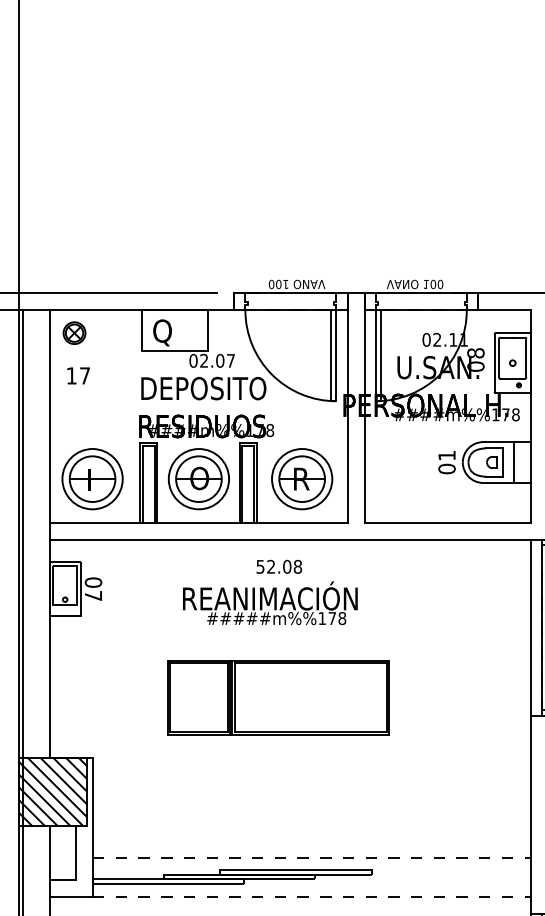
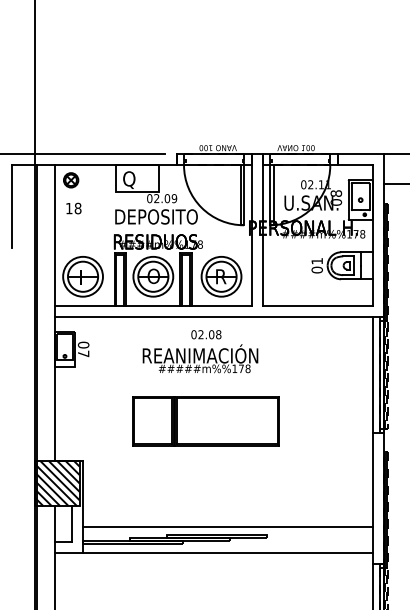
text: (230, 360) -> (174, 198), 02.07 -> 02.09
text: (84, 375) -> (77, 208), 17 -> 18
text: (259, 566) -> (193, 334), 52.08 -> 02.08
line: (312, 857) -> (228, 526), dashed -> solid
line: (312, 898) -> (228, 553), dashed -> solid

